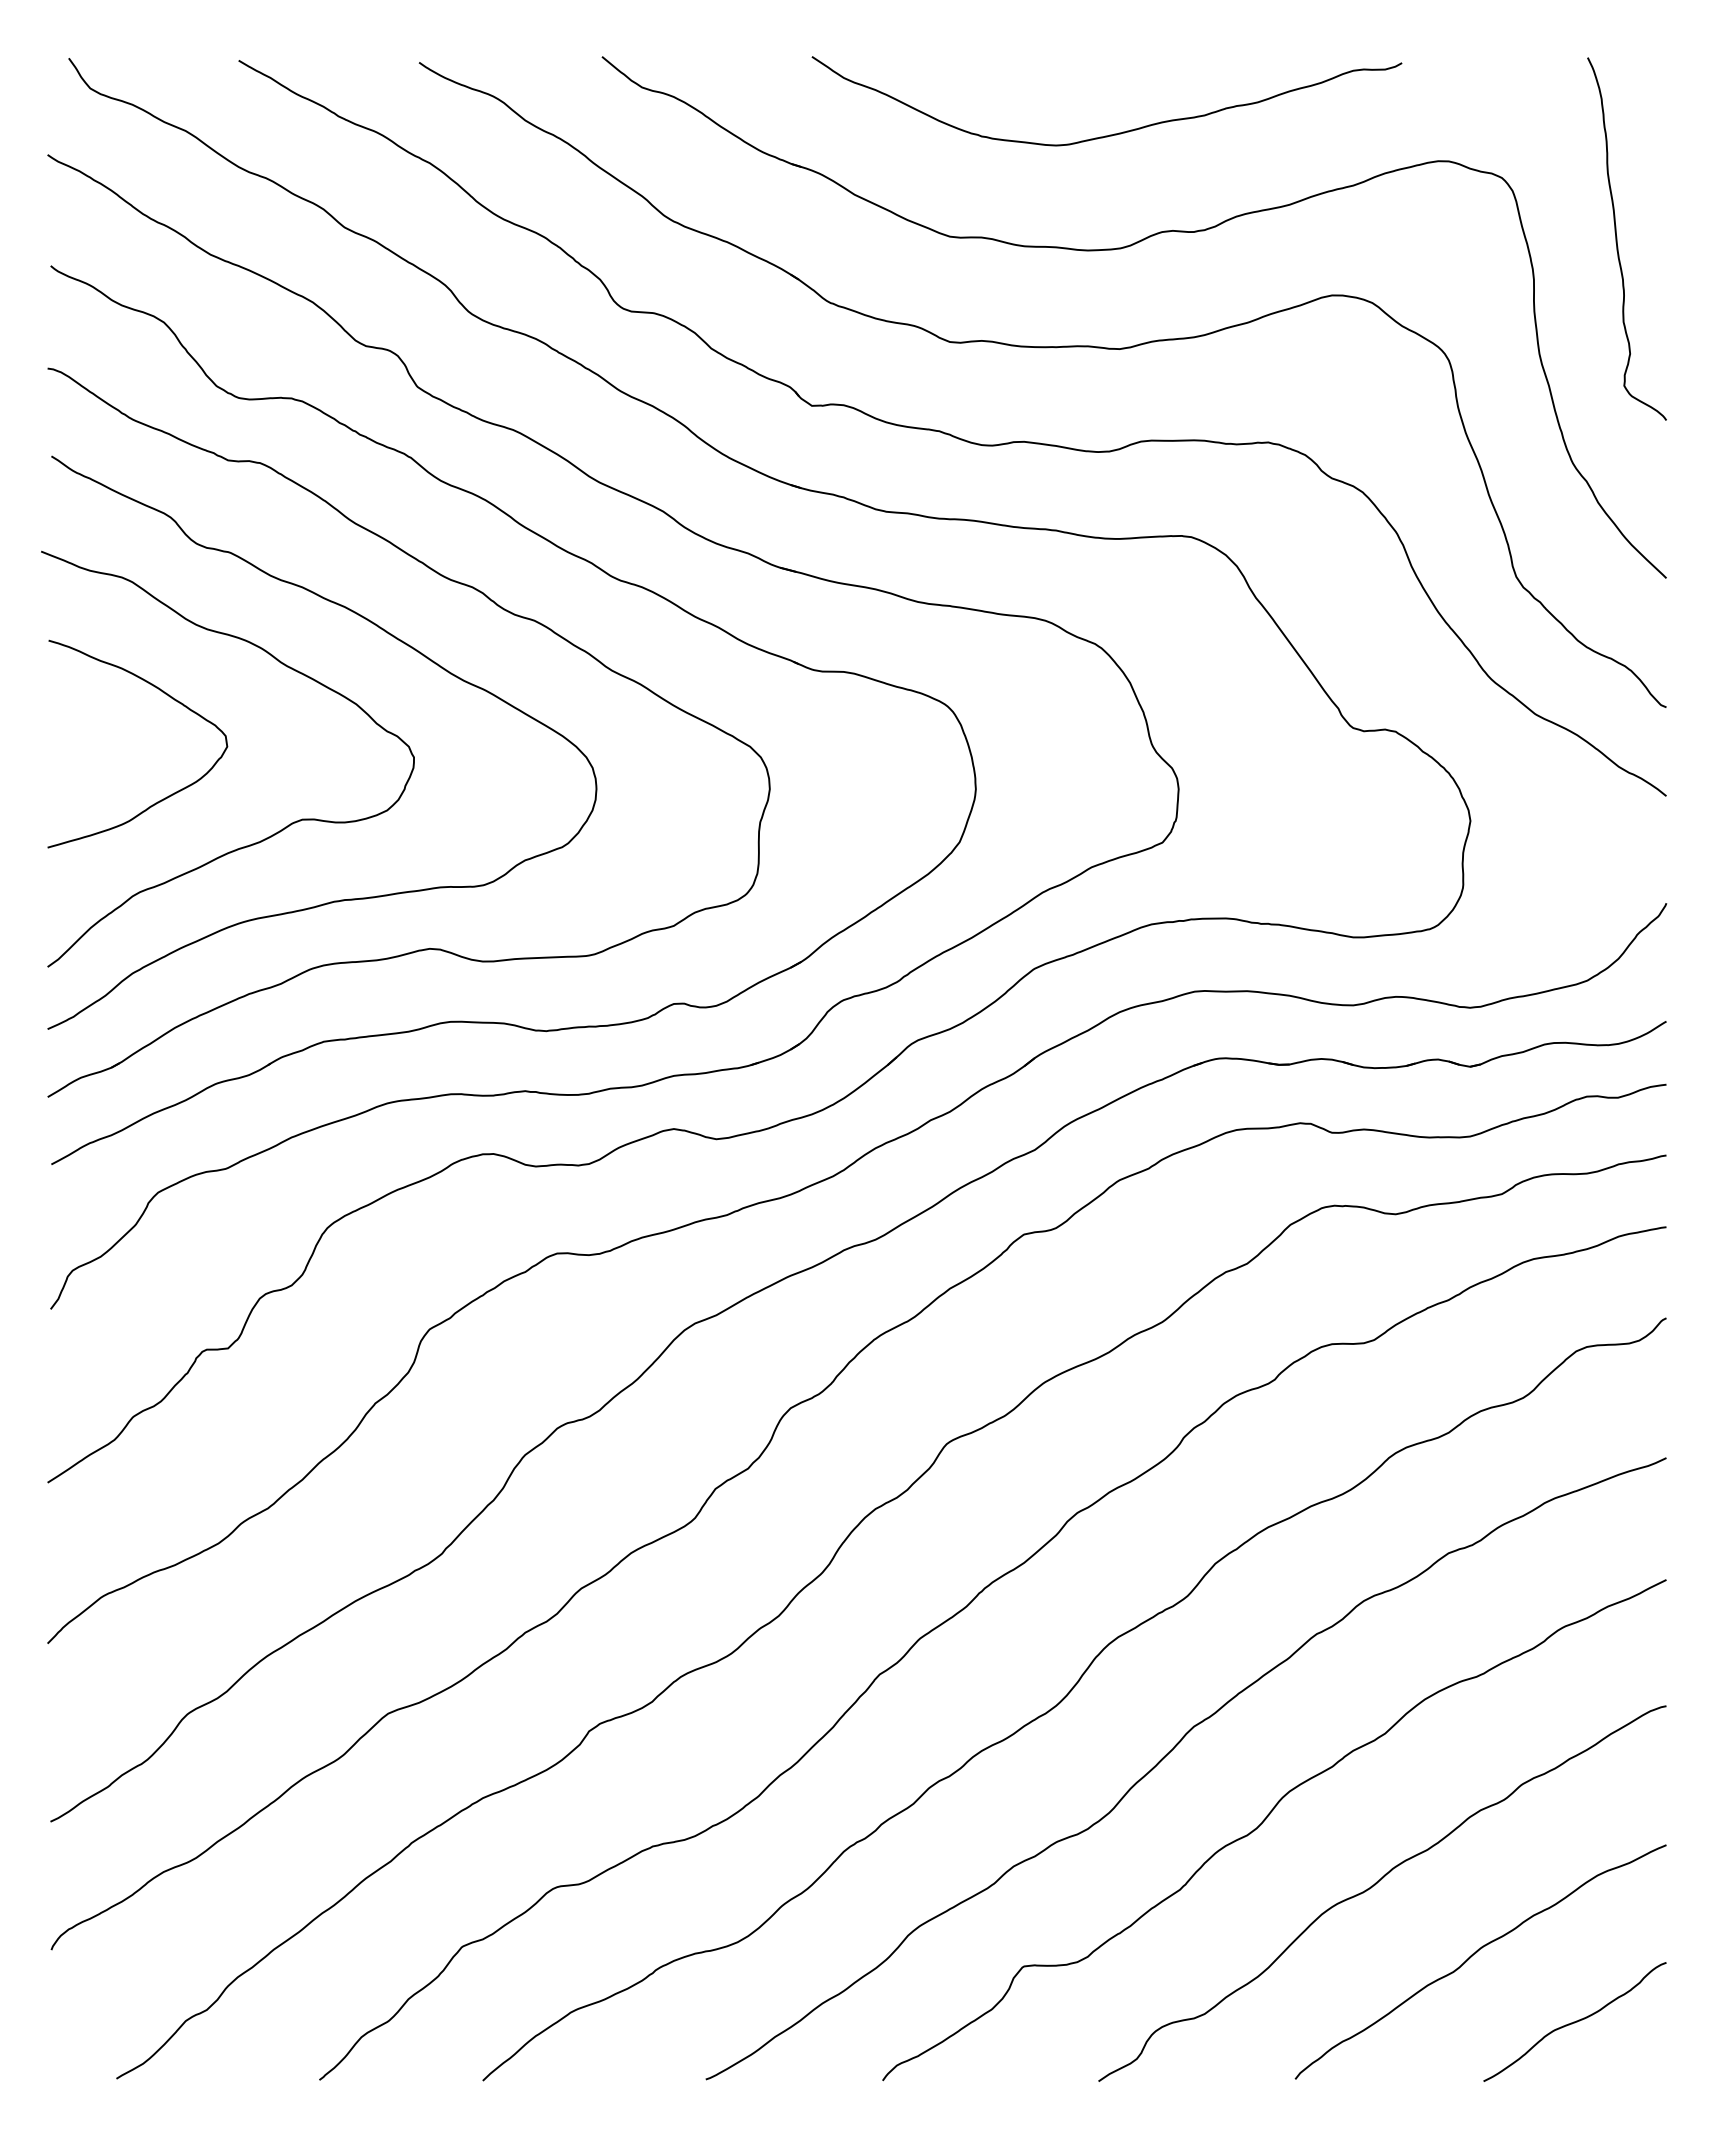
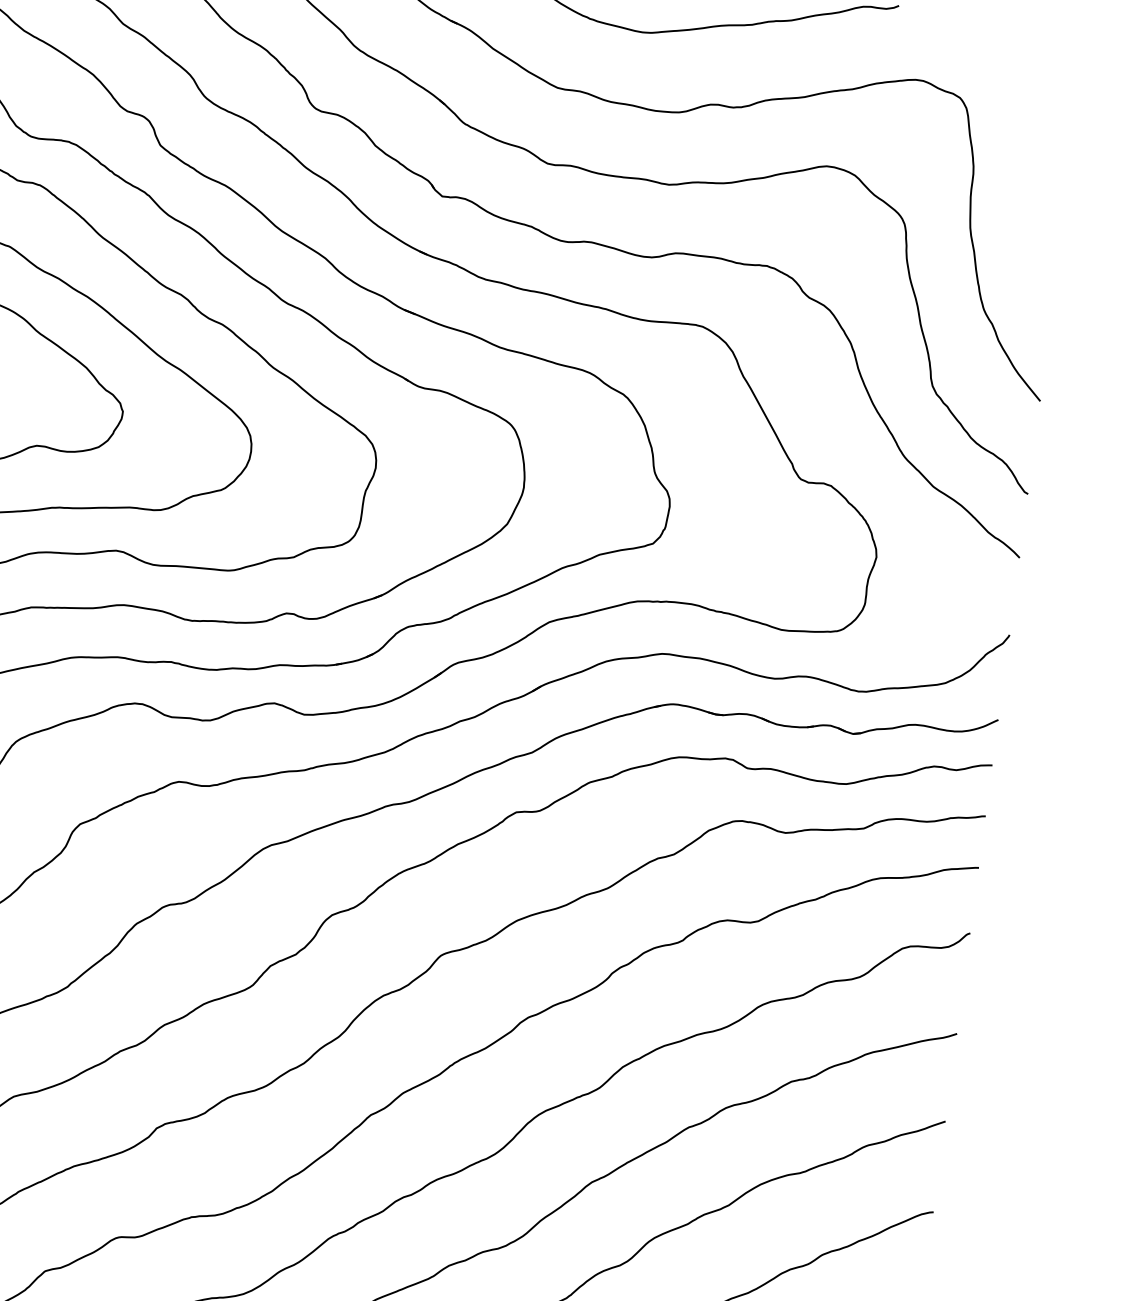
curve: (1617, 238) -> (1037, 152), removed

